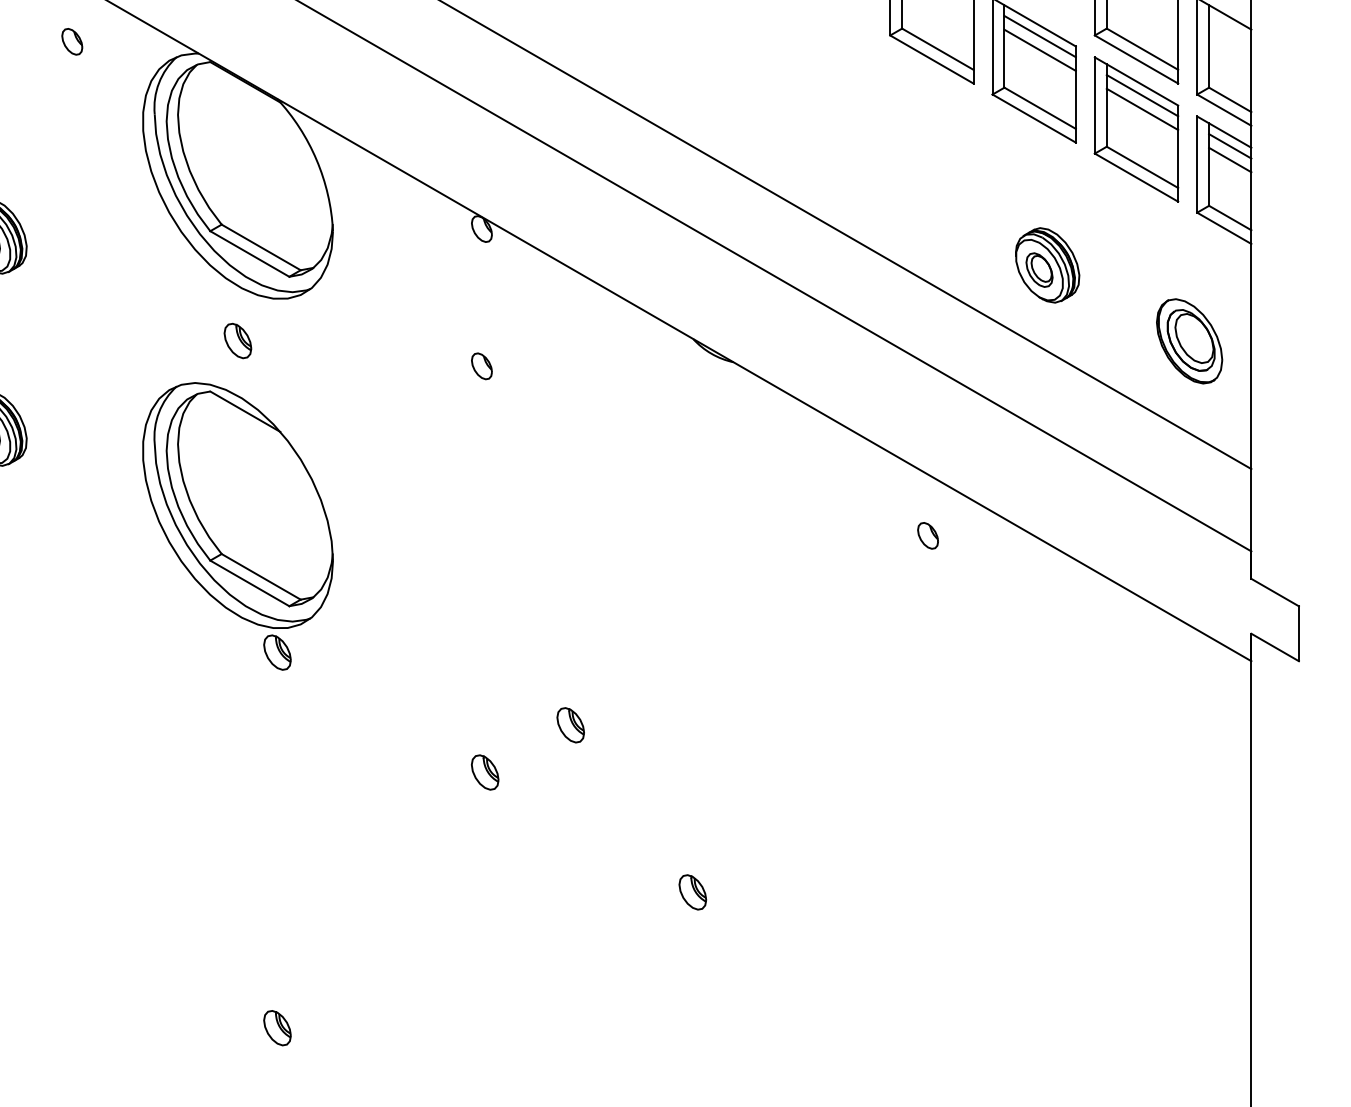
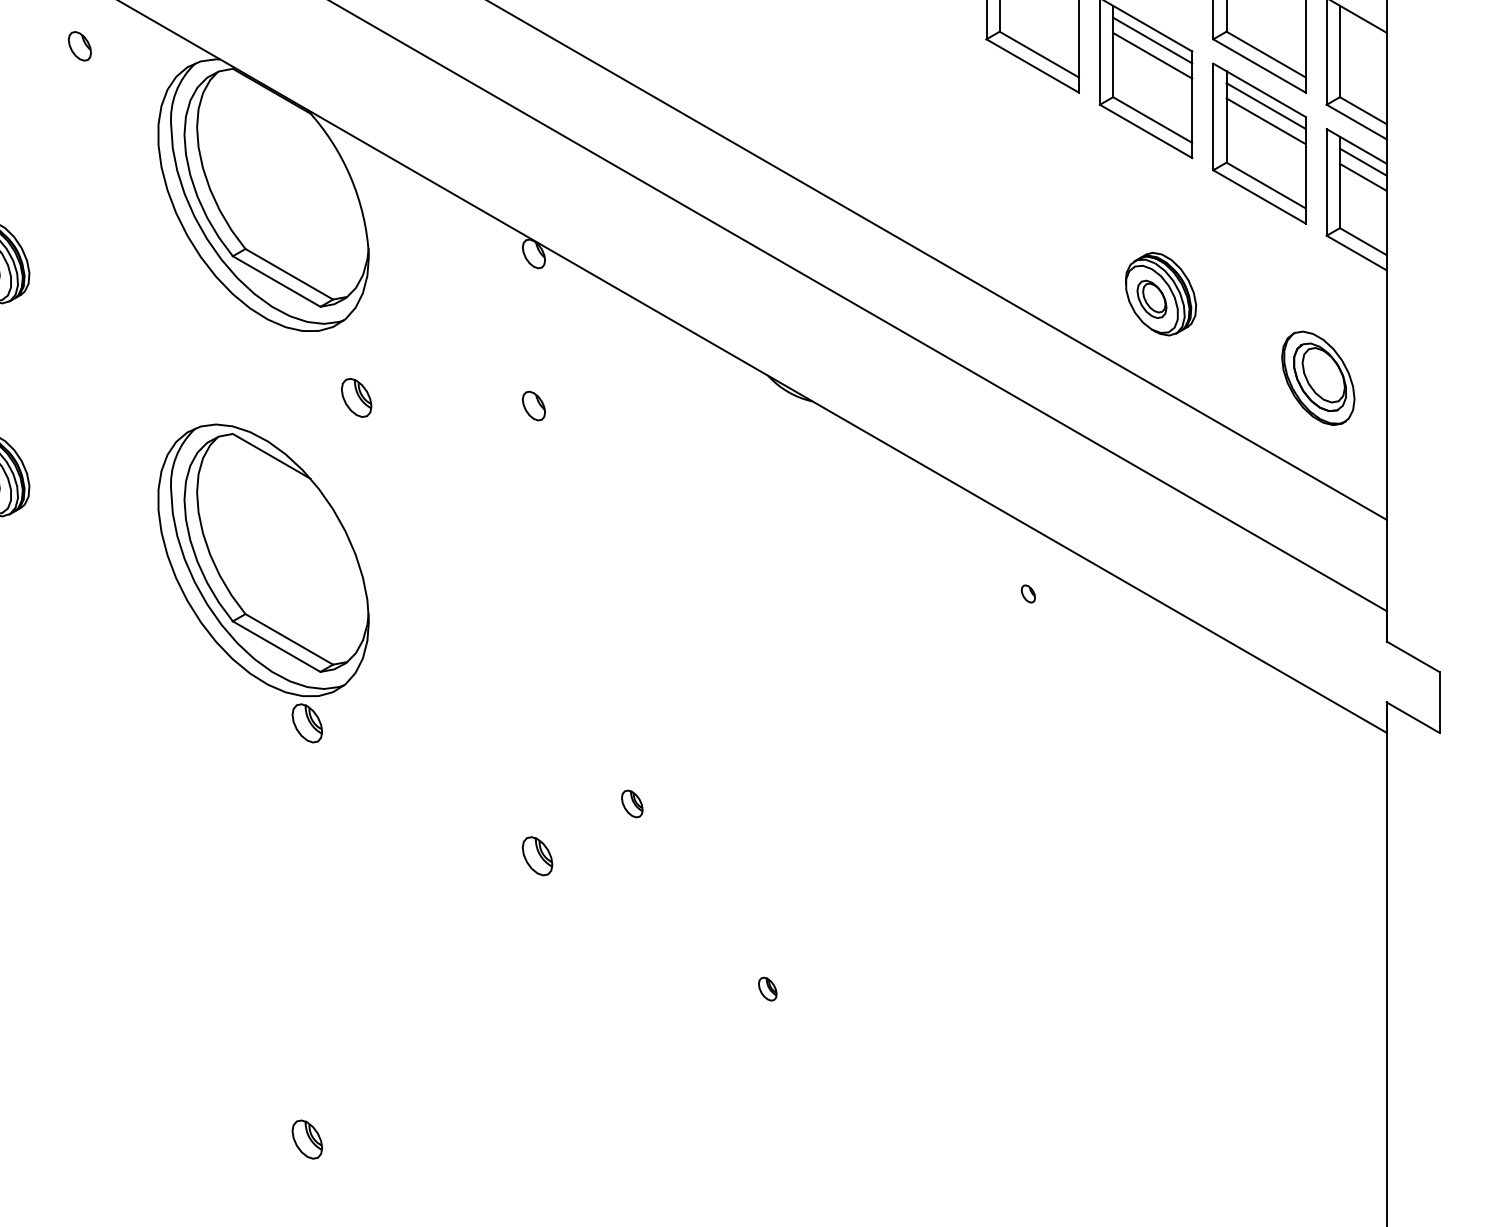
part: (237, 340) -> (356, 397), moved
part: (927, 535) -> (1027, 593), size x0.6
part: (570, 725) -> (632, 804), size x0.7
part: (692, 892) -> (767, 989), size x0.6

